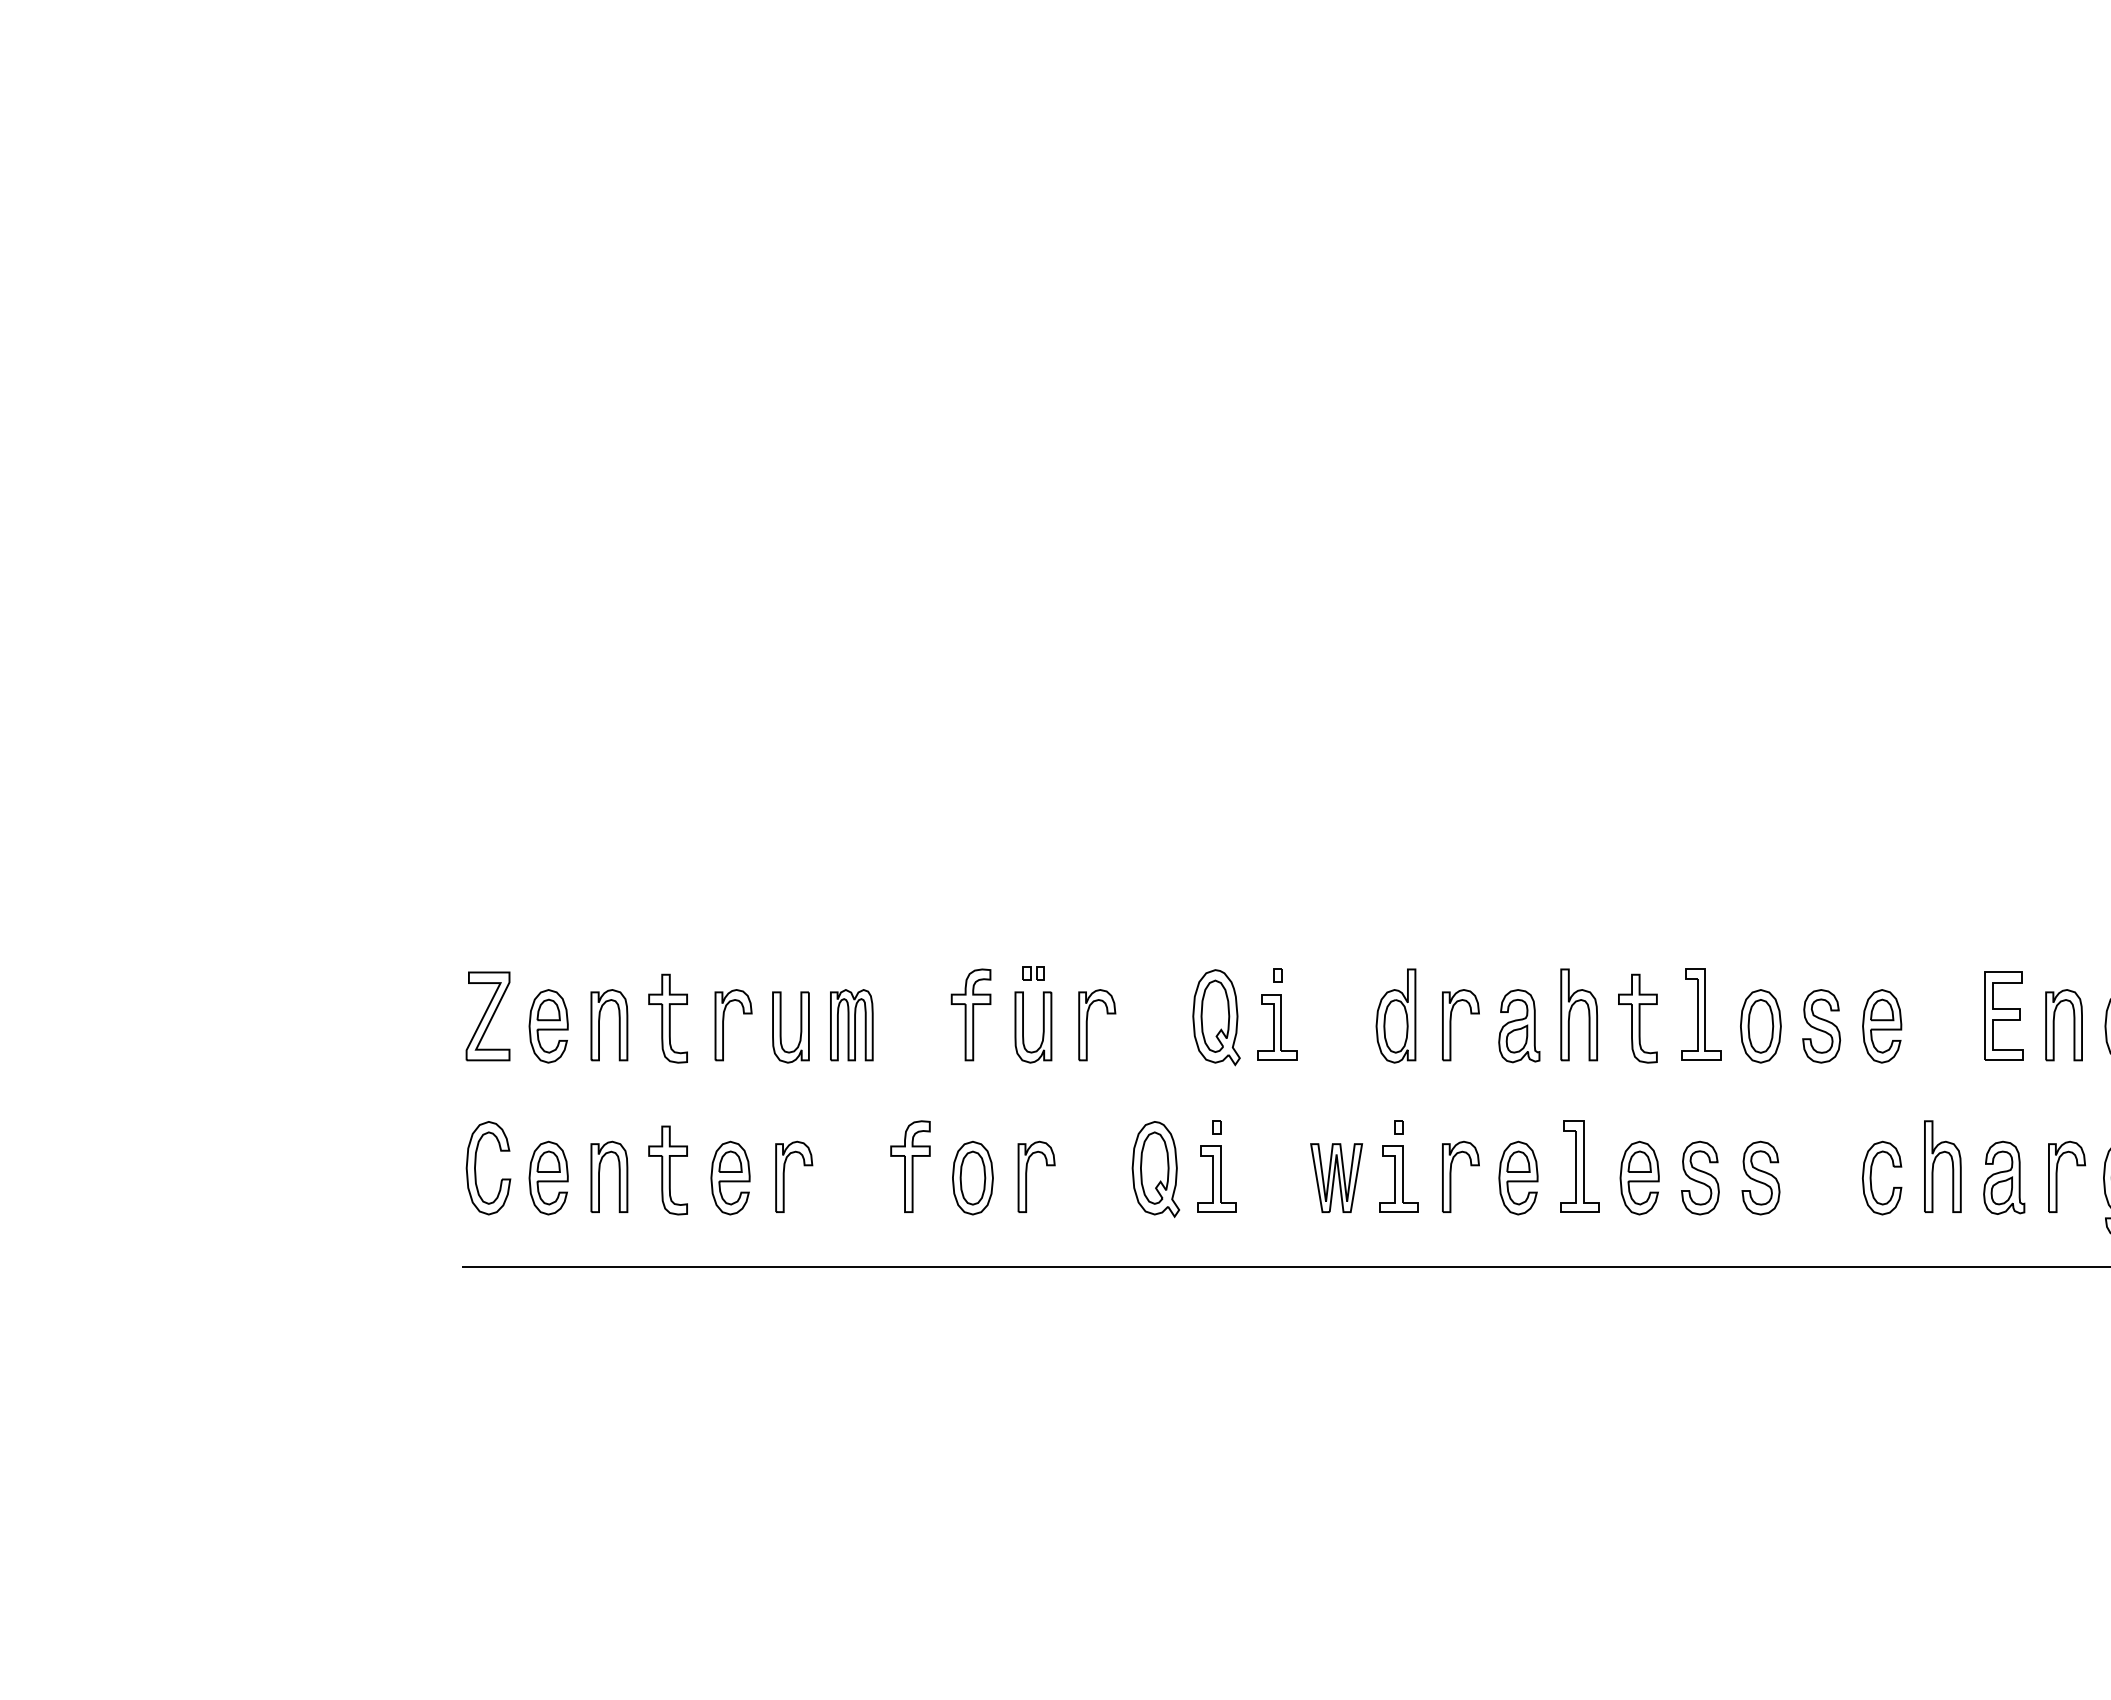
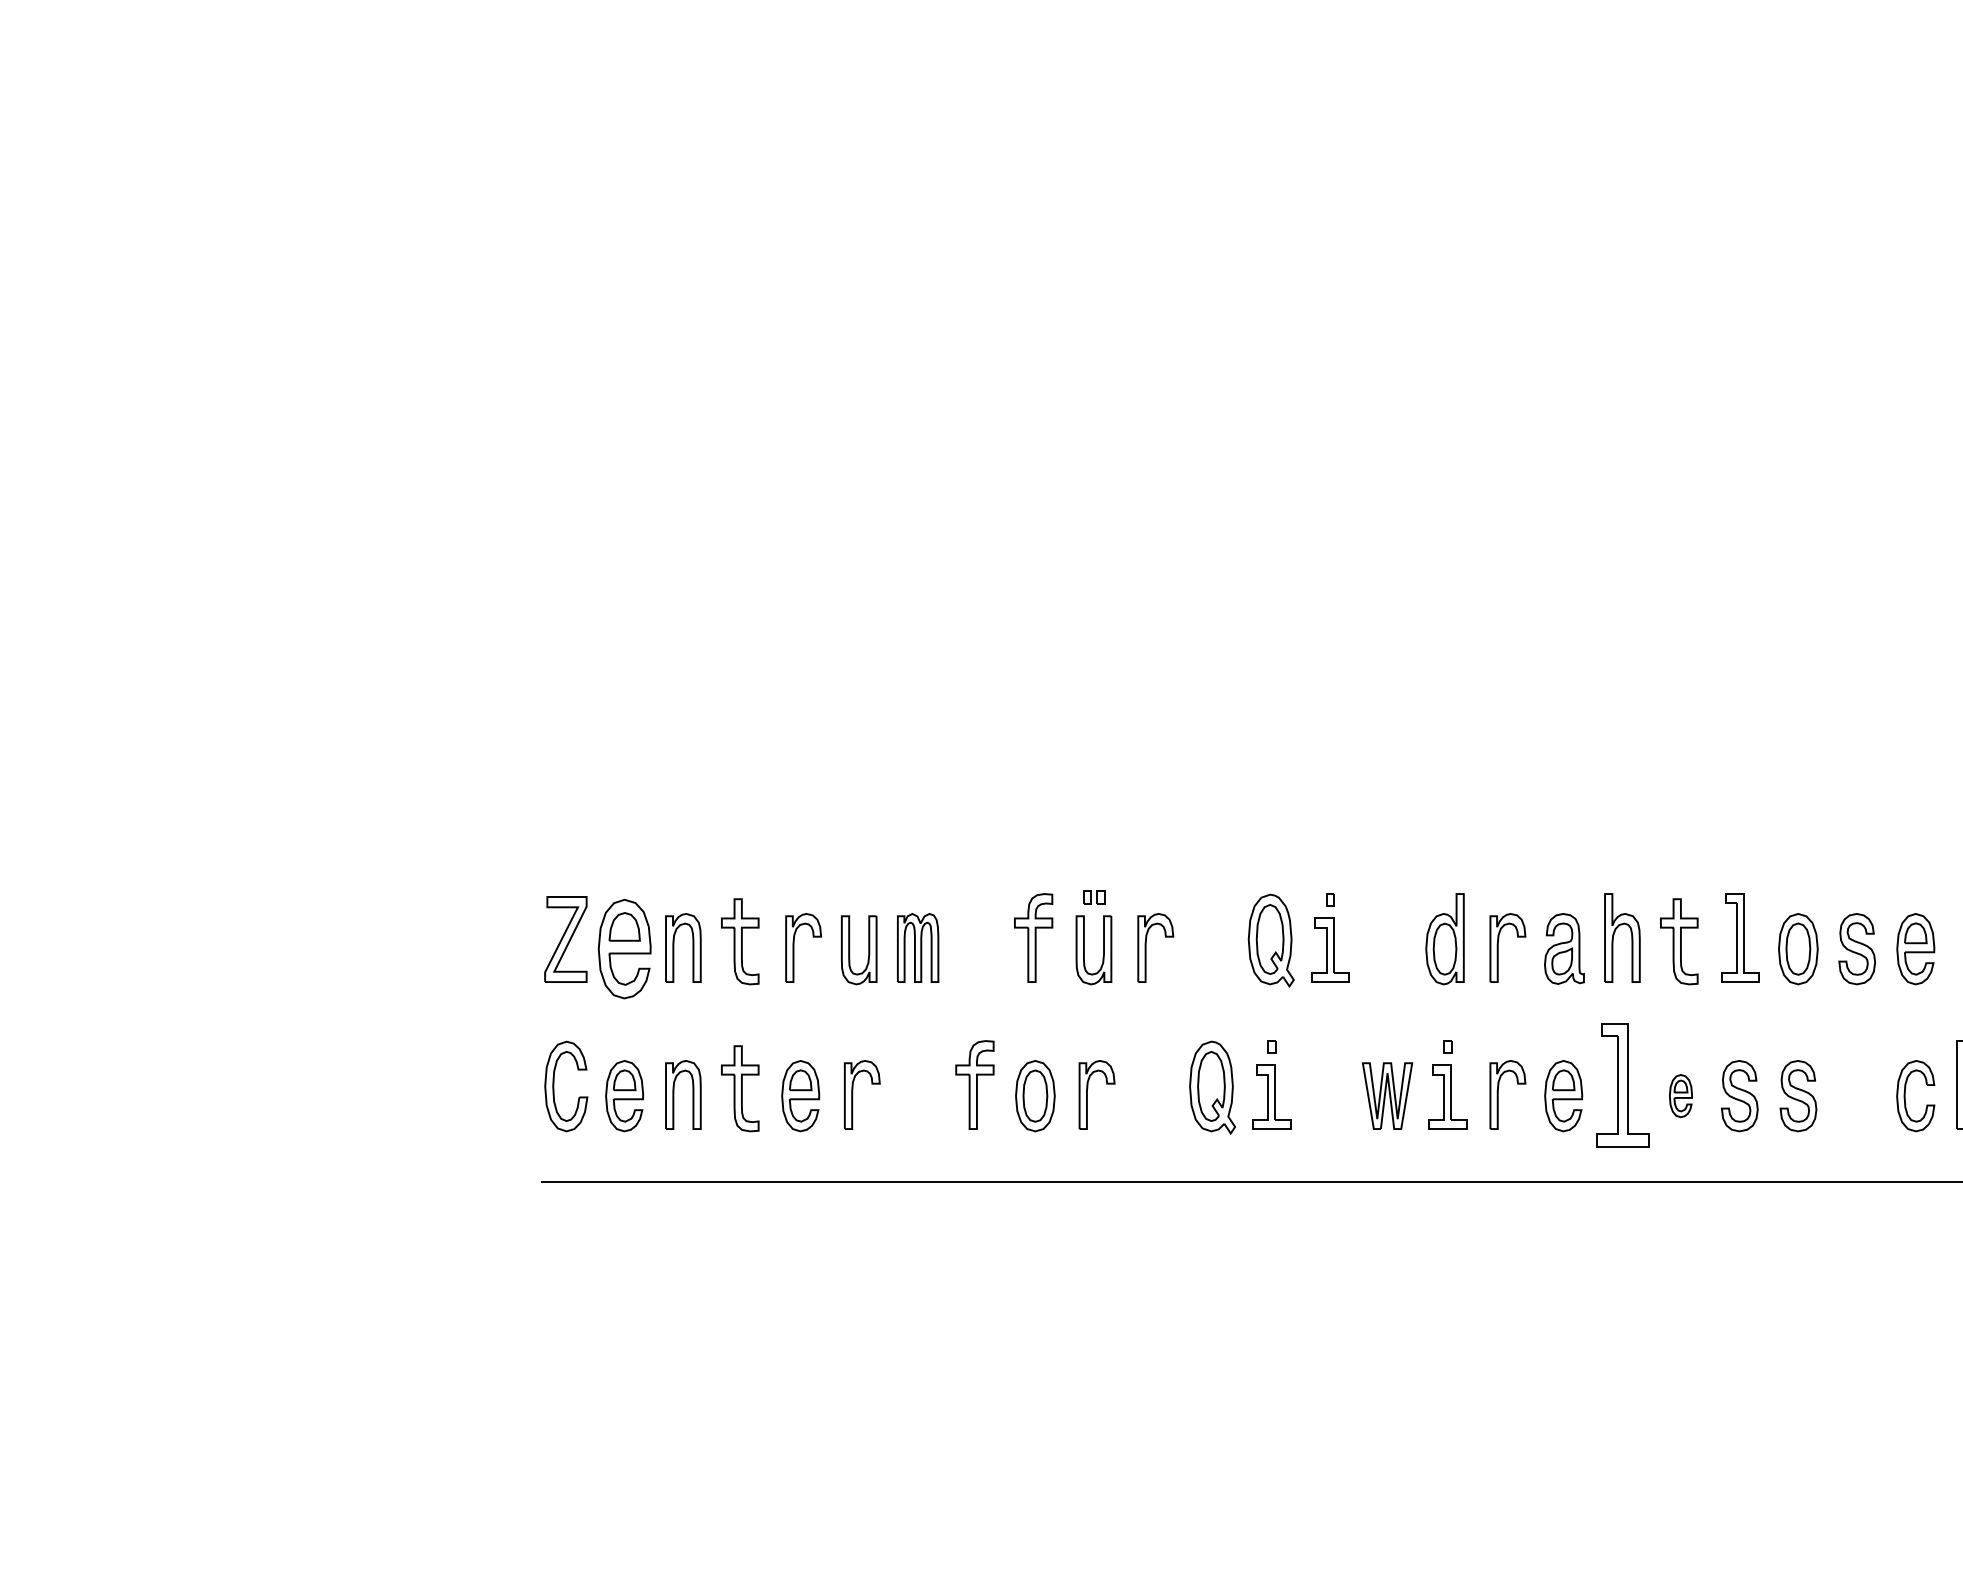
part: (548, 1026) -> (624, 949), size x1.4
part: (1579, 1166) -> (1622, 1084), size x1.4
part: (1639, 1177) -> (1680, 1095), size x0.6

